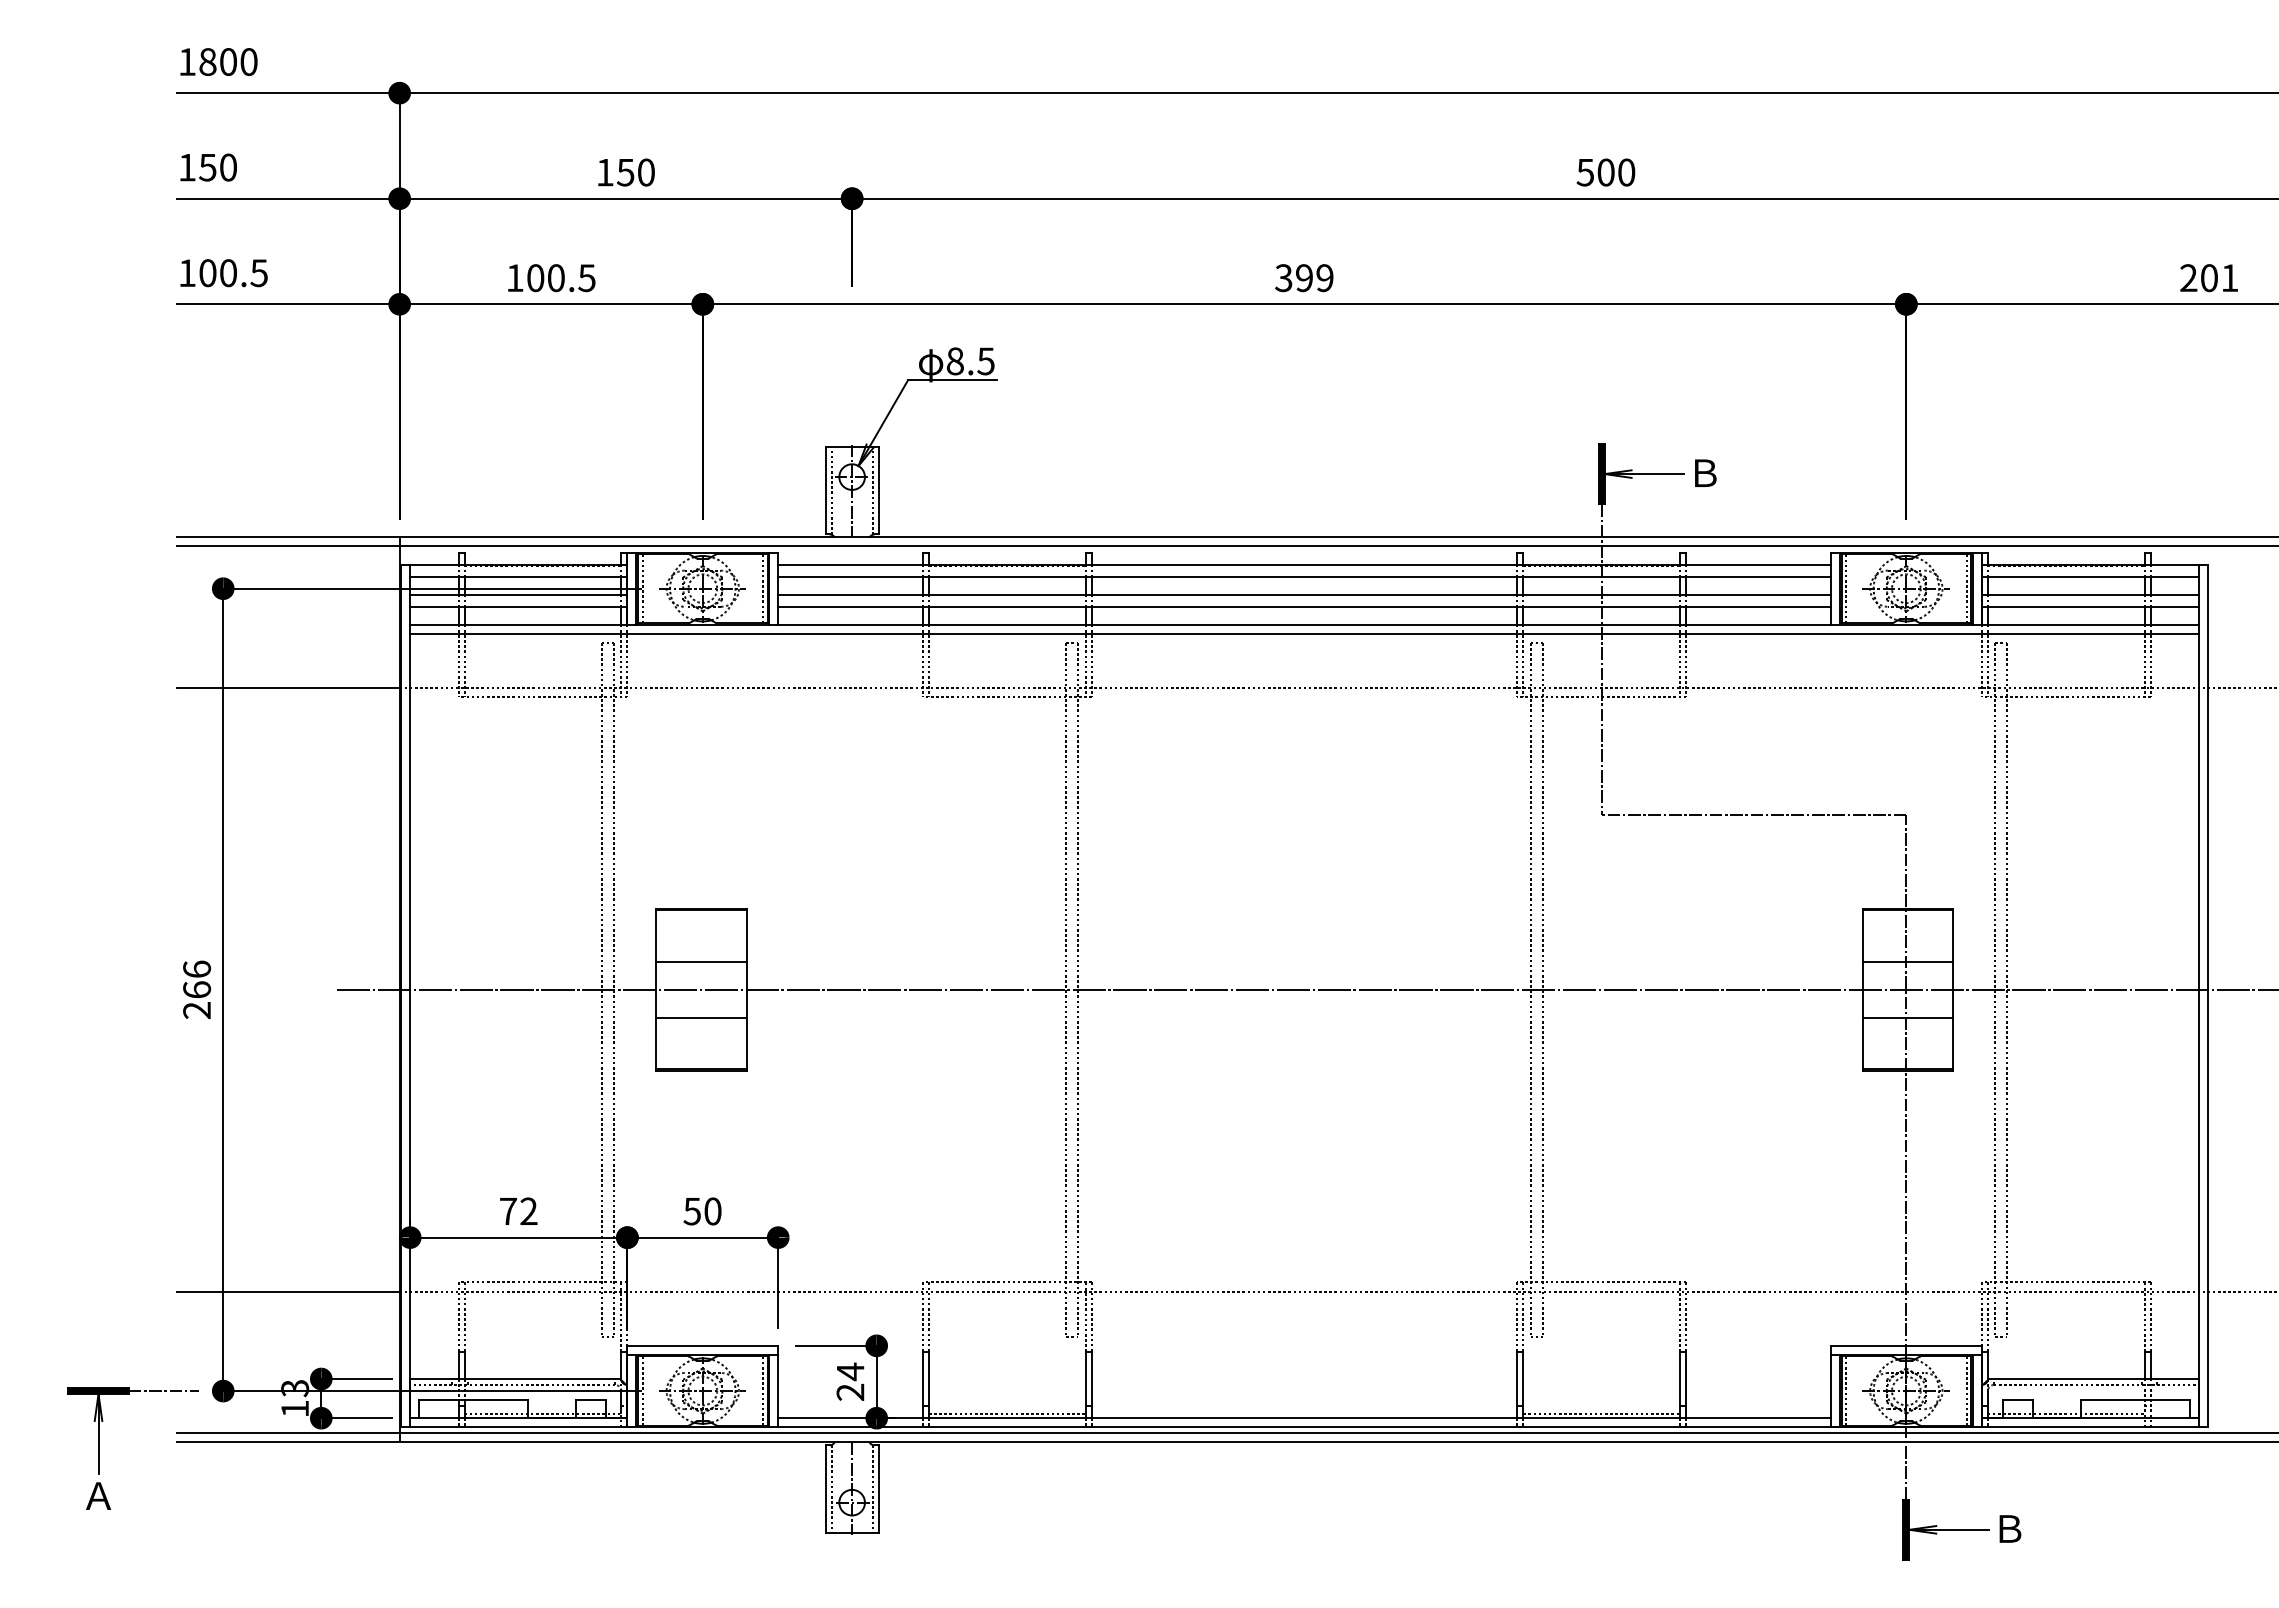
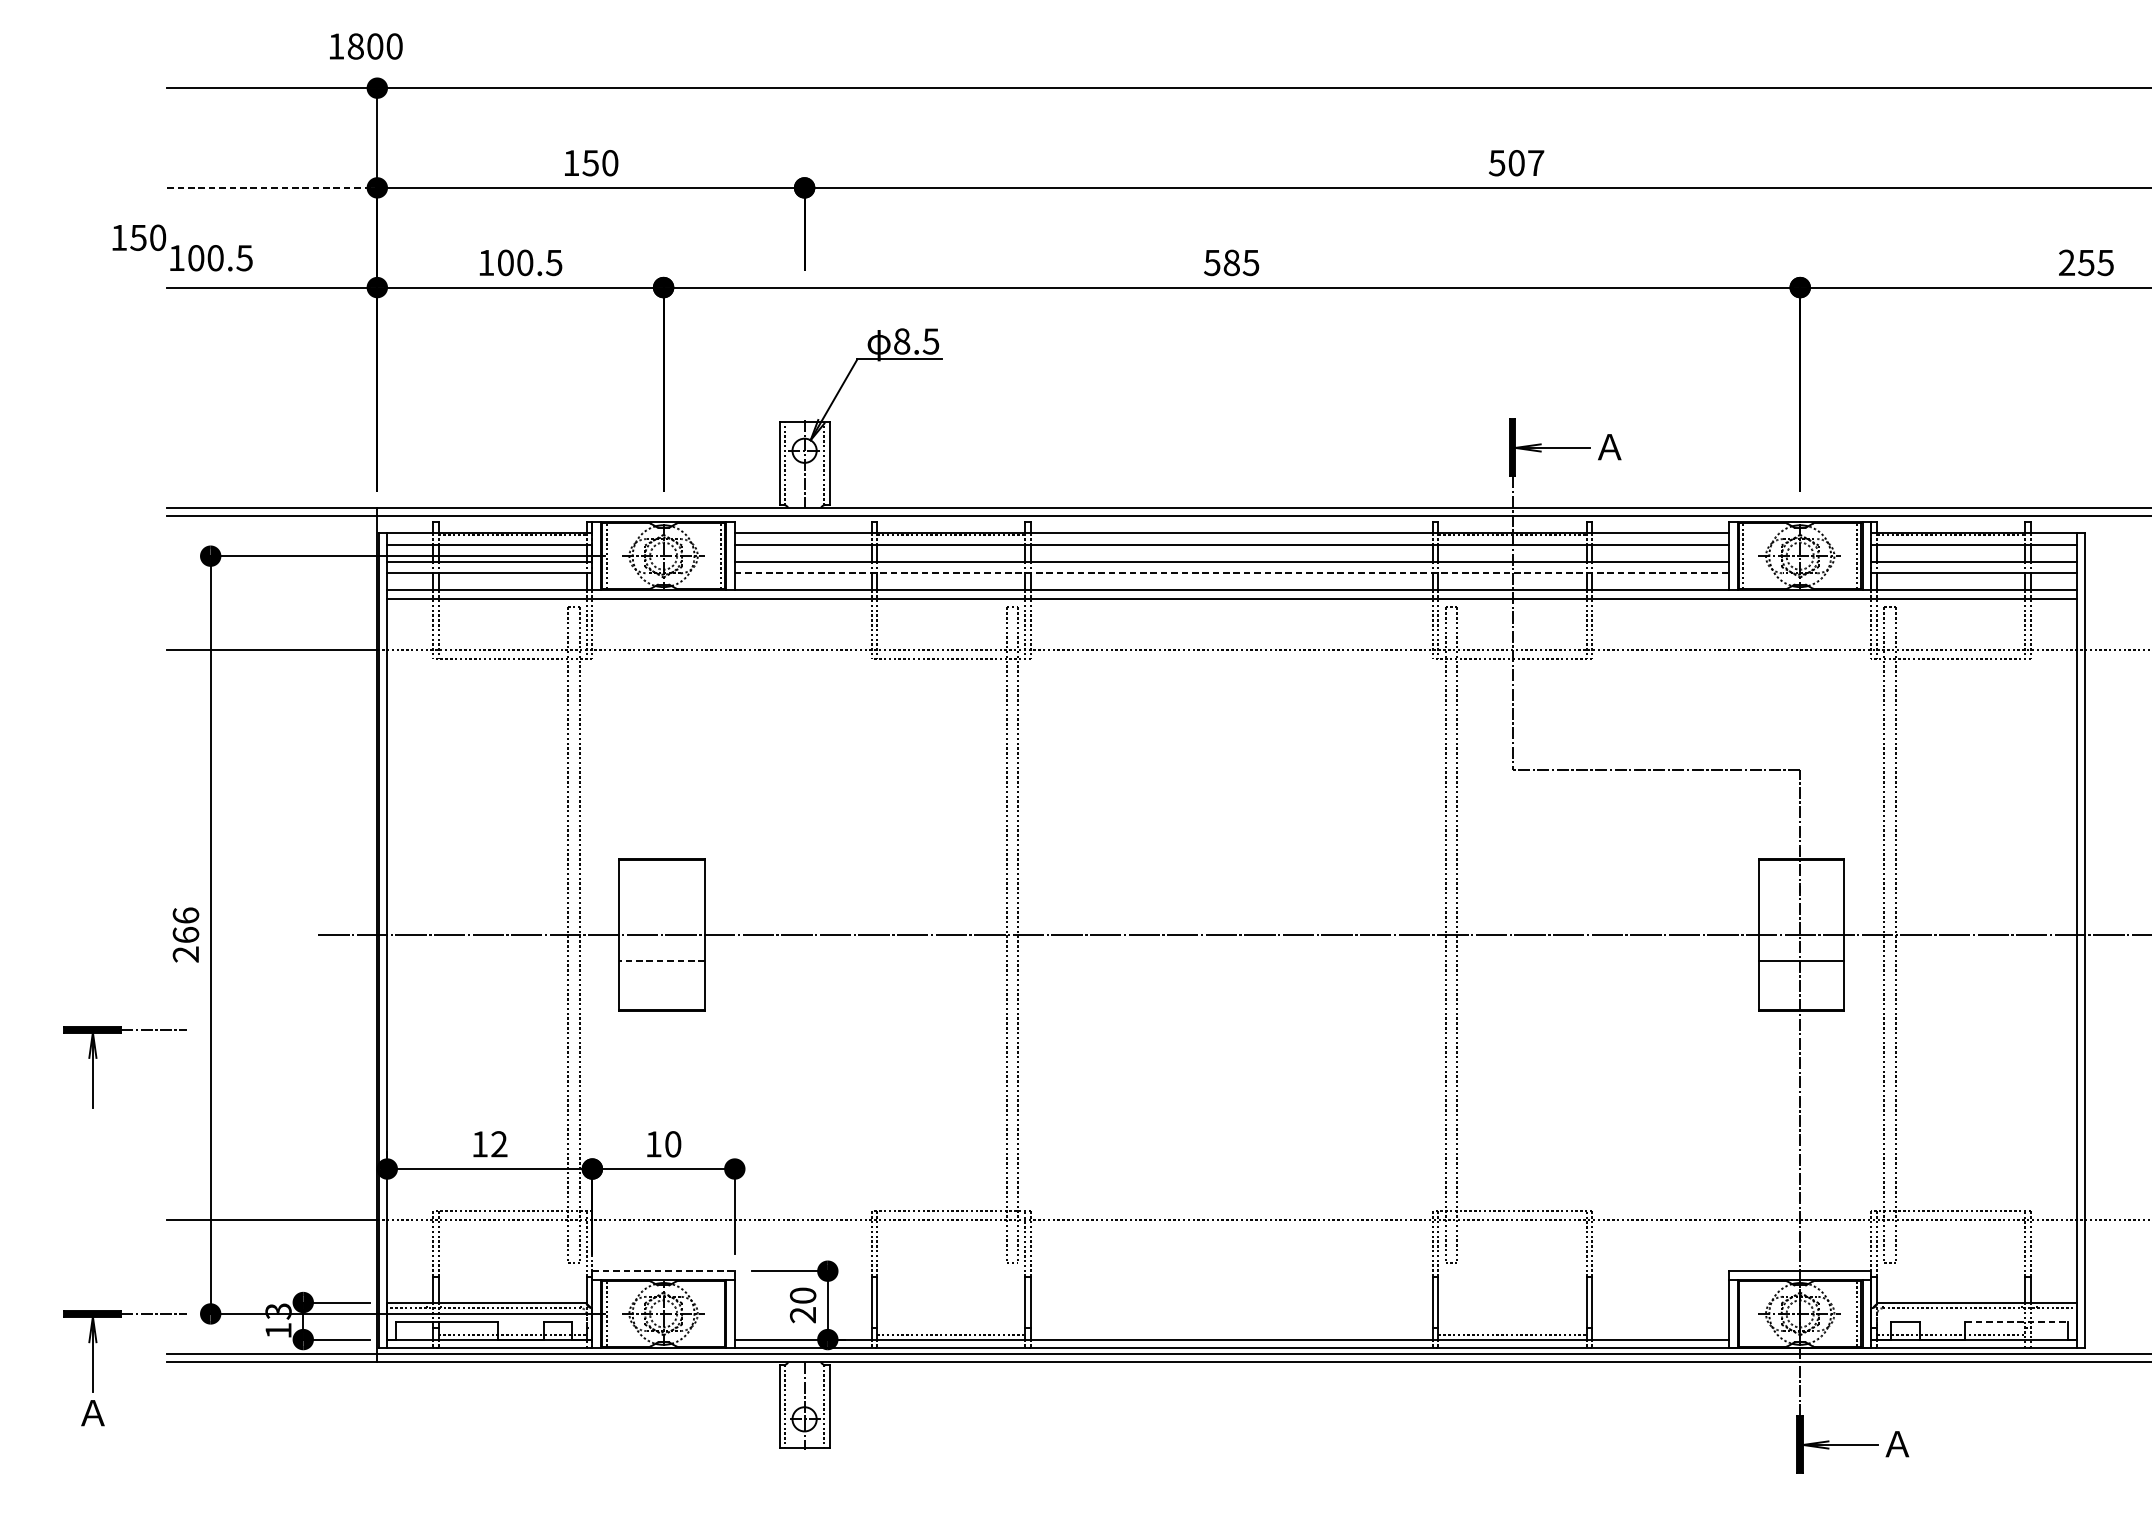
text: (218, 61) -> (365, 46), moved
text: (208, 167) -> (139, 237), moved
text: (1626, 172) -> (1535, 163), 500 -> 507
line: (288, 198) -> (272, 187), solid -> dashed
text: (1304, 278) -> (1231, 263), 399 -> 585
text: (2219, 278) -> (2095, 263), 201 -> 255
text: (1704, 472) -> (1609, 446), Ｂ -> Ａ
line: (1305, 606) -> (1232, 572), solid -> dashed
line: (701, 962) -> (662, 909), removed
line: (1907, 962) -> (1801, 909), removed
line: (700, 1017) -> (661, 961), solid -> dashed
part: (103, 1120) -> (97, 1058), added
text: (508, 1211) -> (480, 1144), 72 -> 12
text: (691, 1211) -> (652, 1144), 50 -> 10
line: (703, 1345) -> (664, 1270), solid -> dashed
text: (850, 1371) -> (803, 1295), 24 -> 20
line: (763, 1390) -> (720, 1313), removed
line: (1846, 1390) -> (1743, 1313), removed
line: (2136, 1400) -> (2017, 1322), solid -> dashed
text: (2008, 1528) -> (1896, 1443), Ｂ -> Ａ

